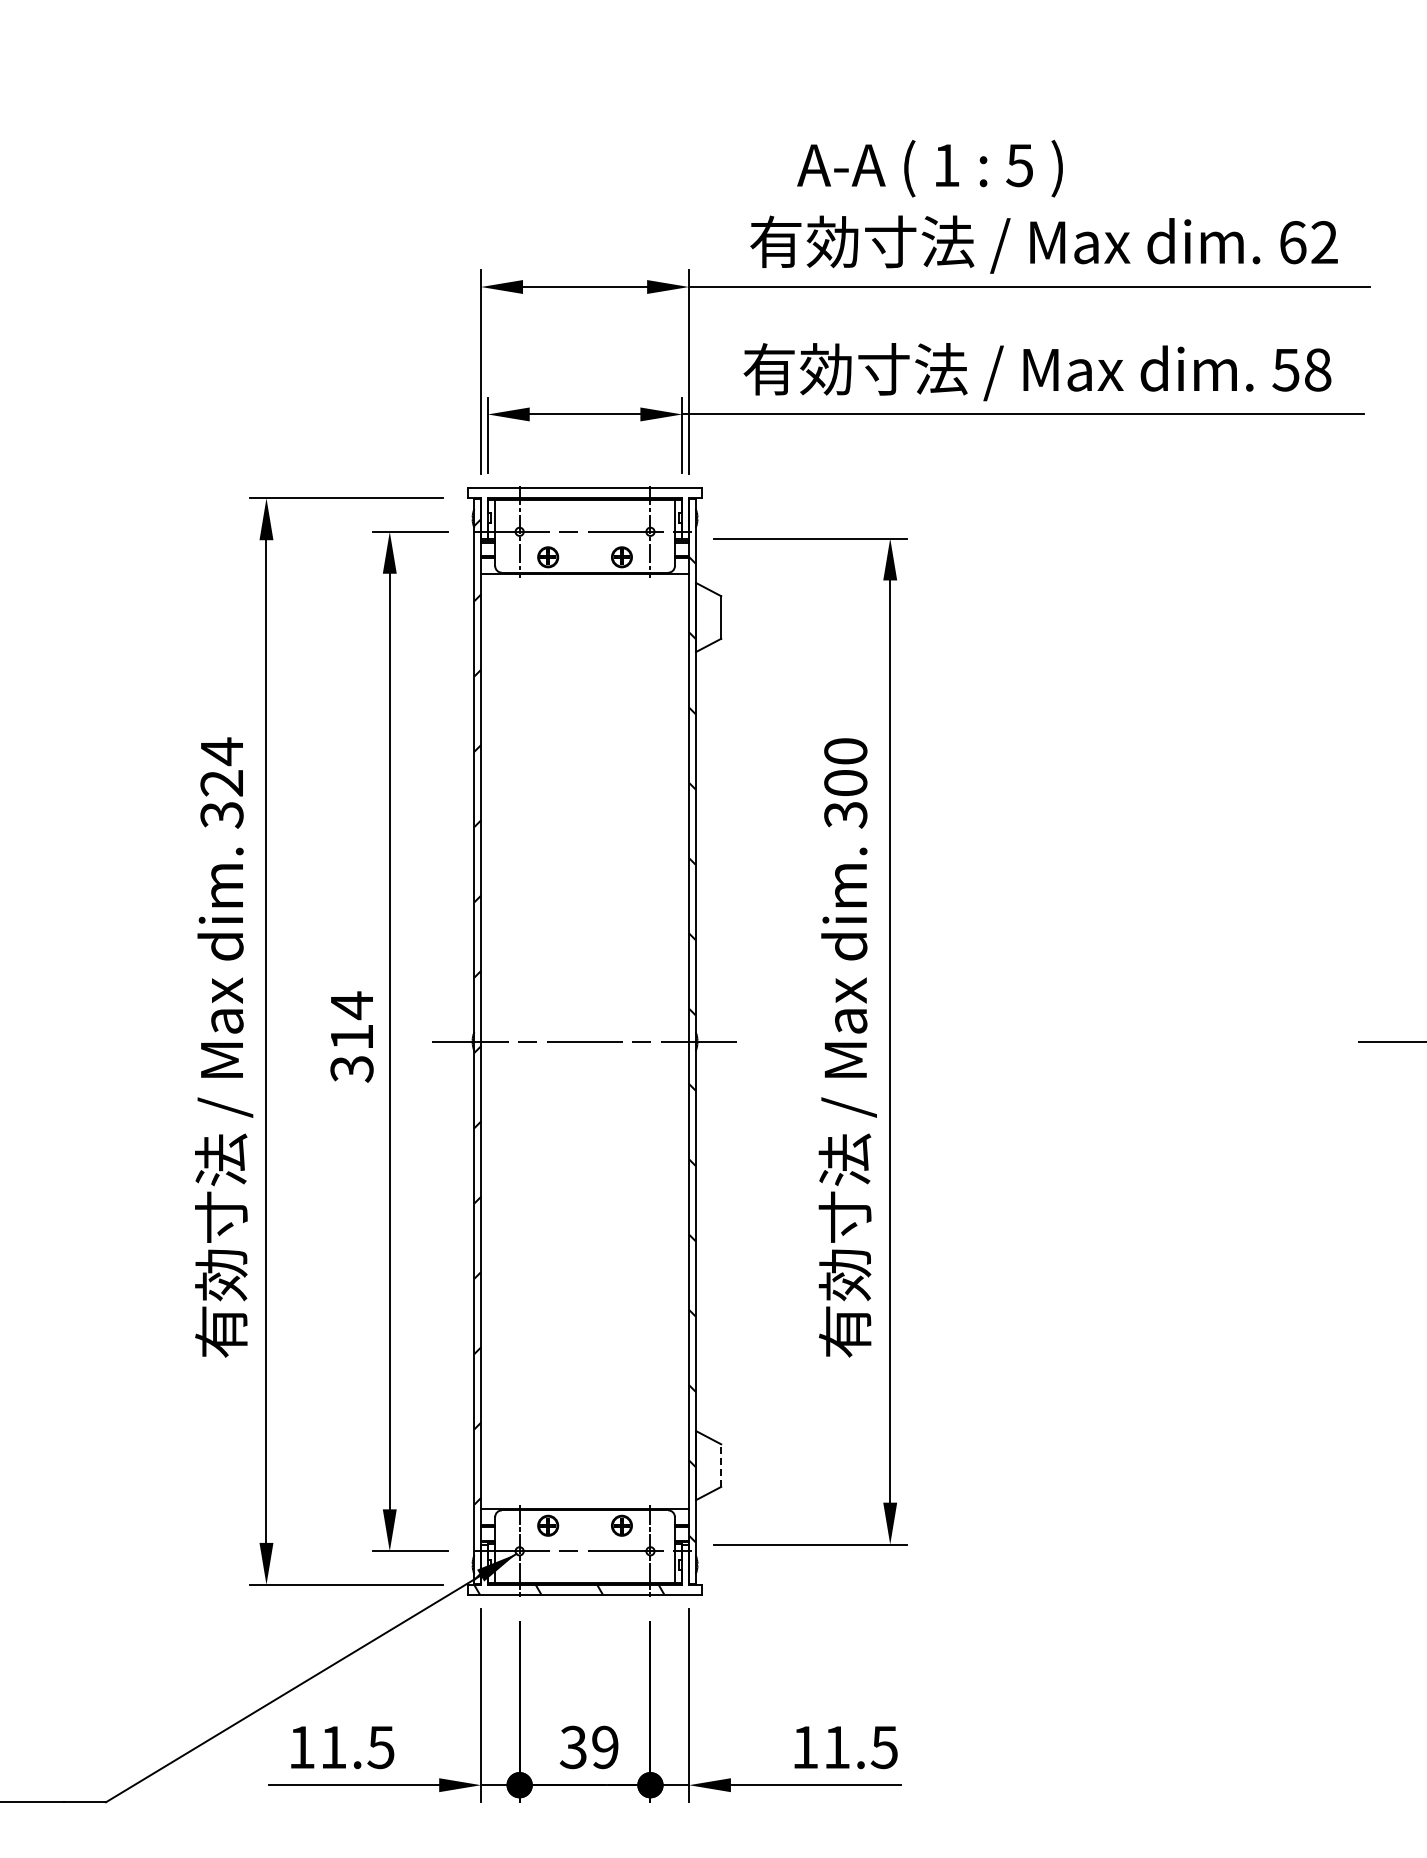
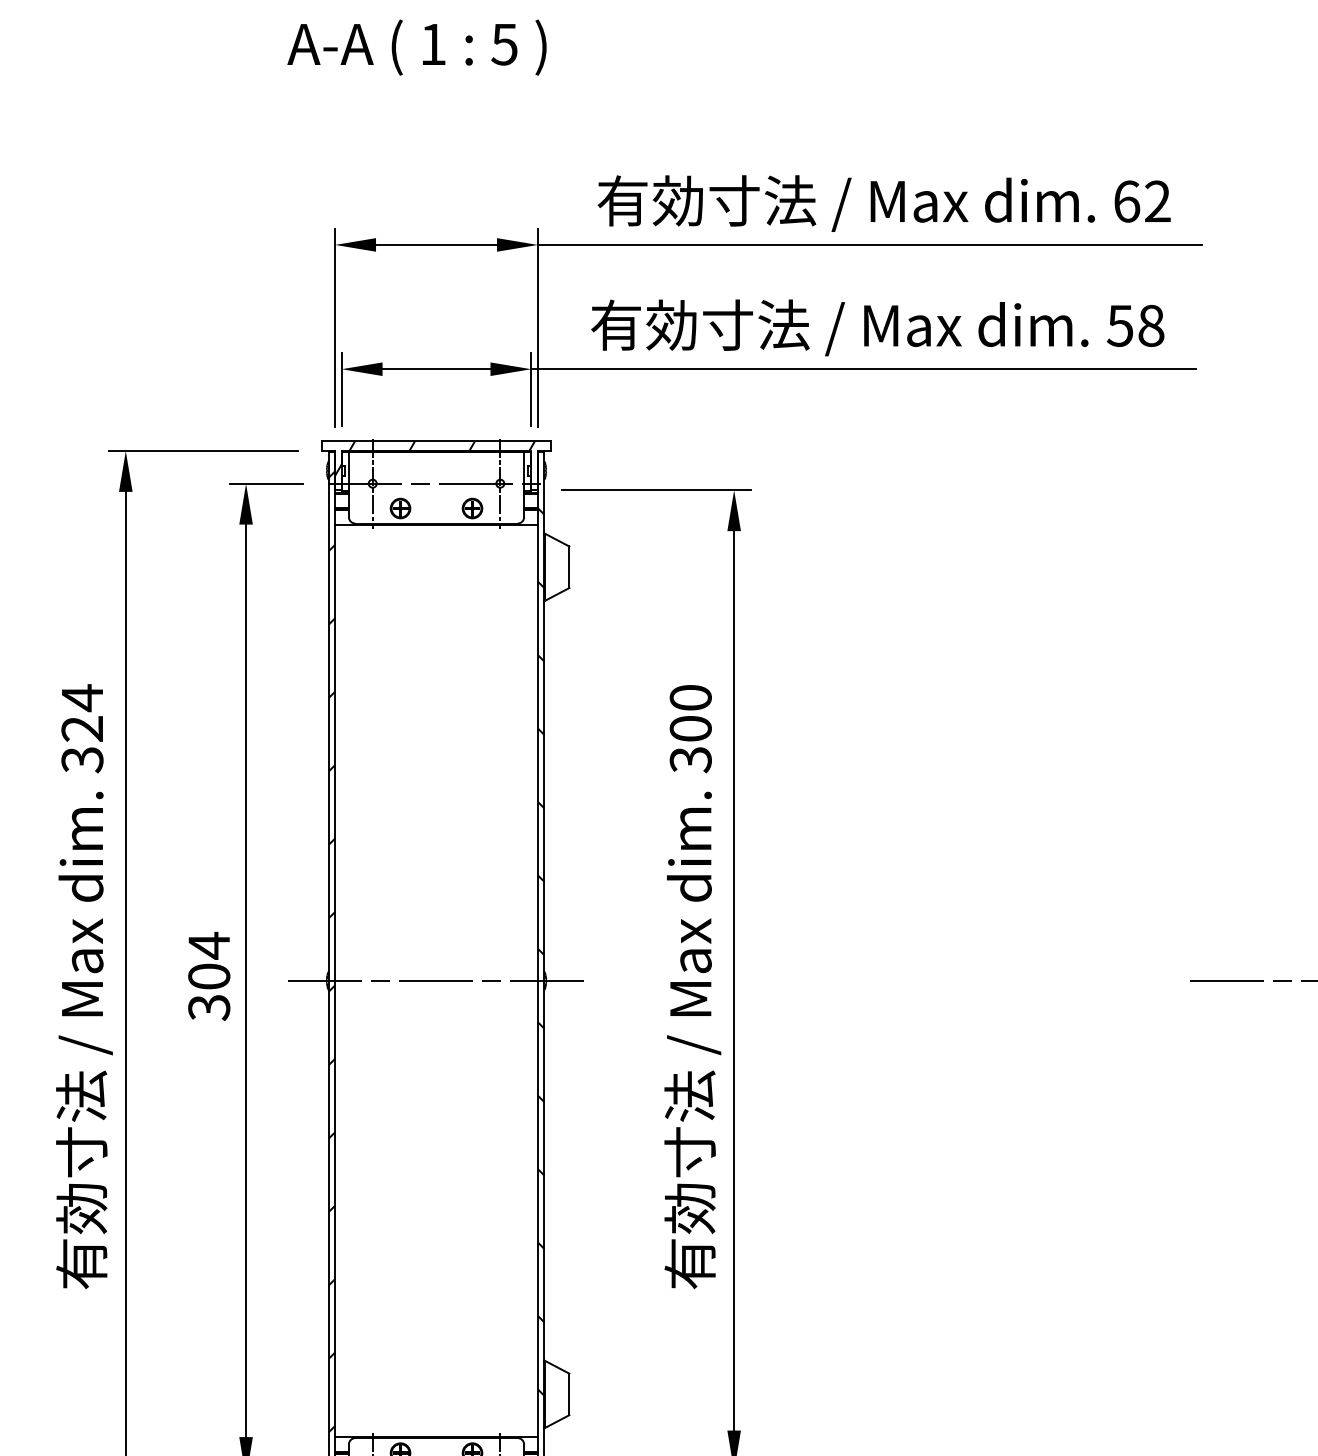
text: (929, 168) -> (416, 47), moved
hatch: (583, 505) -> (435, 458), added
text: (351, 1037) -> (208, 976), 314 -> 304
line: (721, 1465) -> (569, 1394), dashed -> solid

